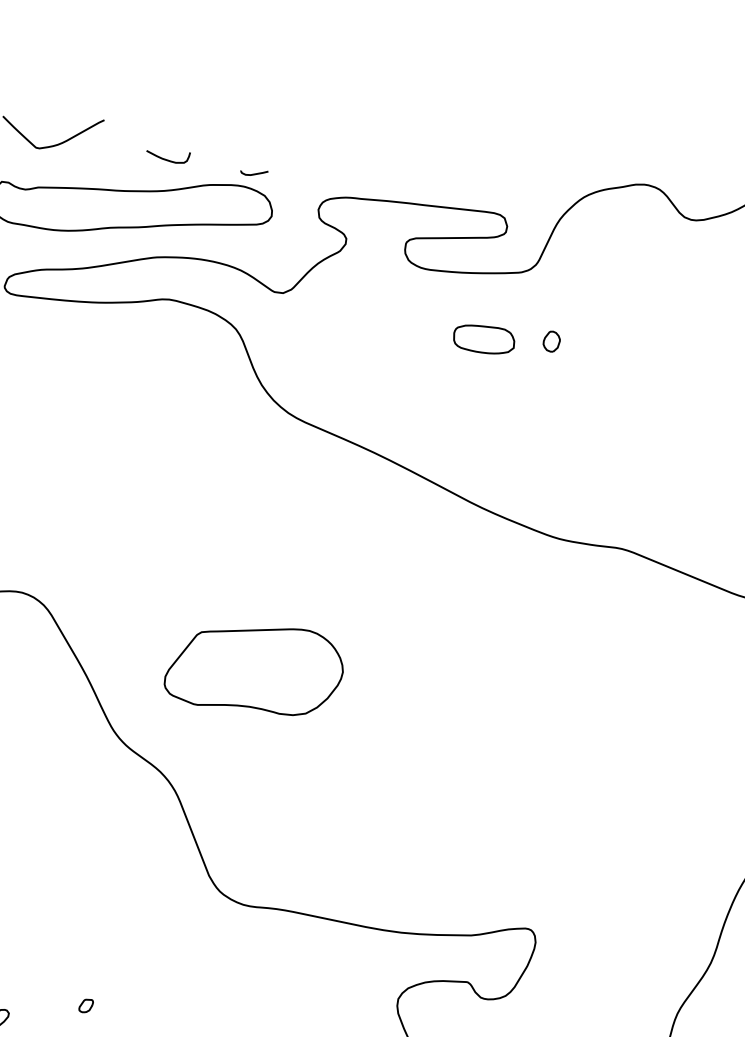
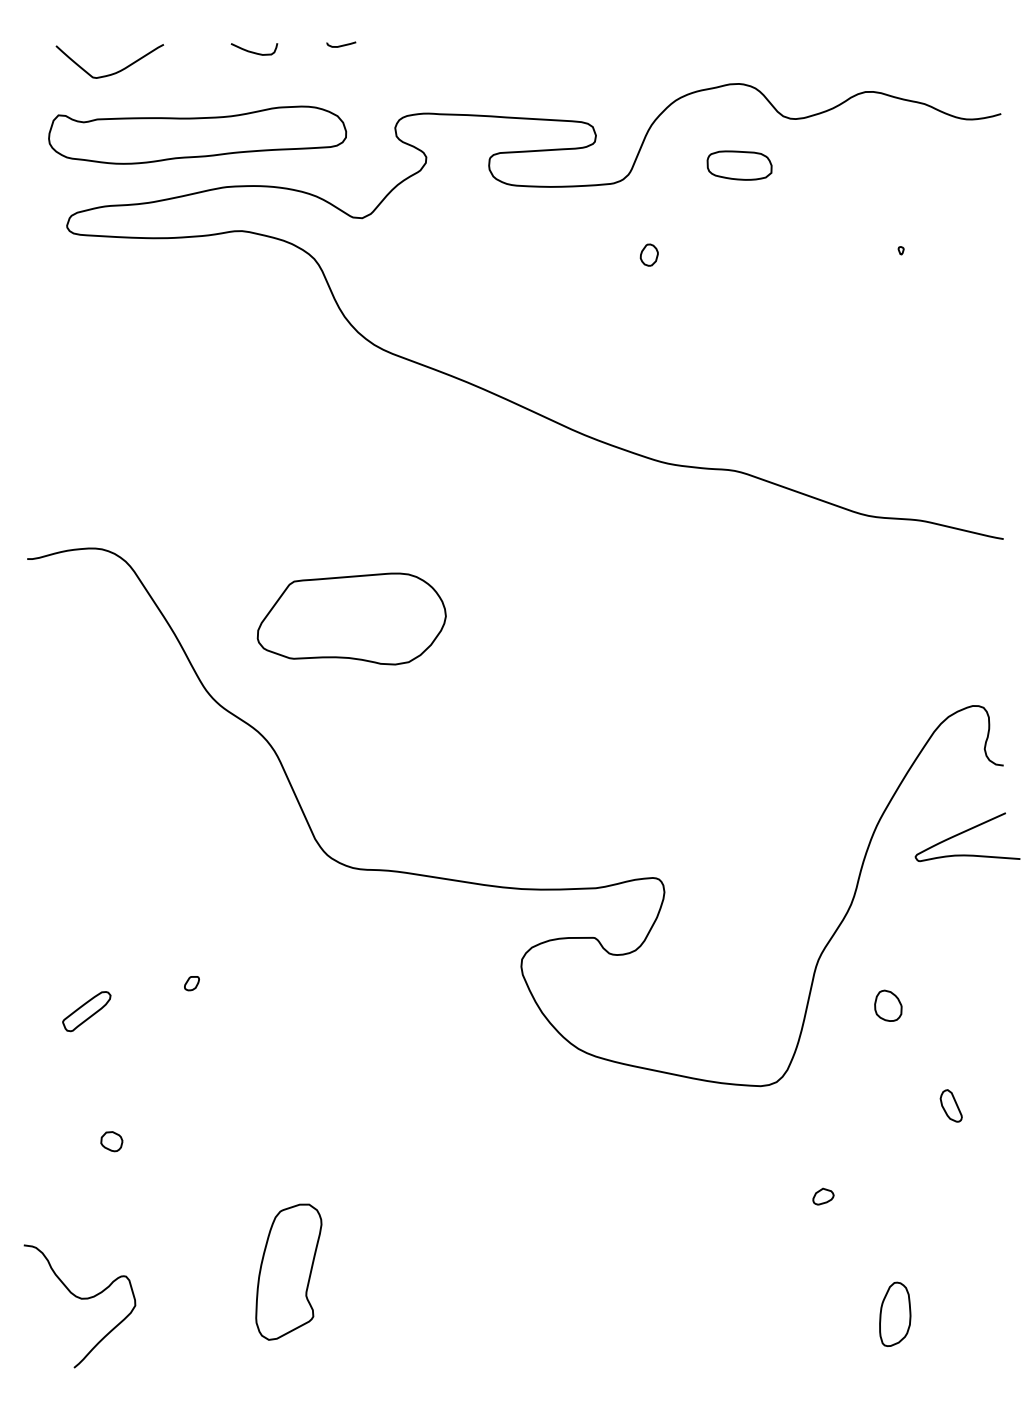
curve: (167, 159) -> (253, 51), moved
curve: (255, 173) -> (342, 44), moved
part: (484, 339) -> (739, 165), moved

